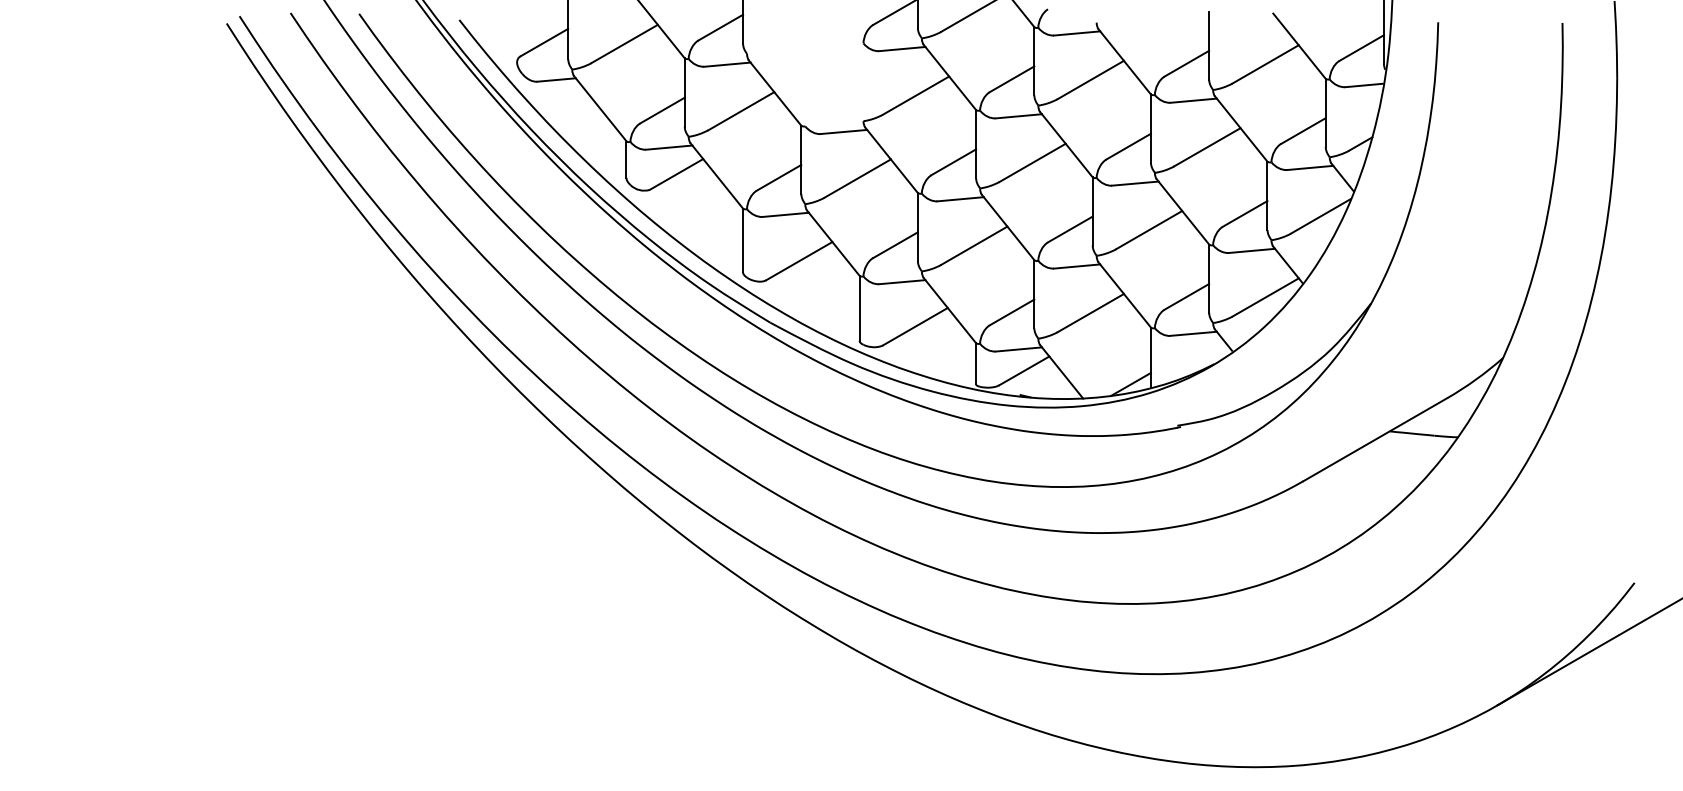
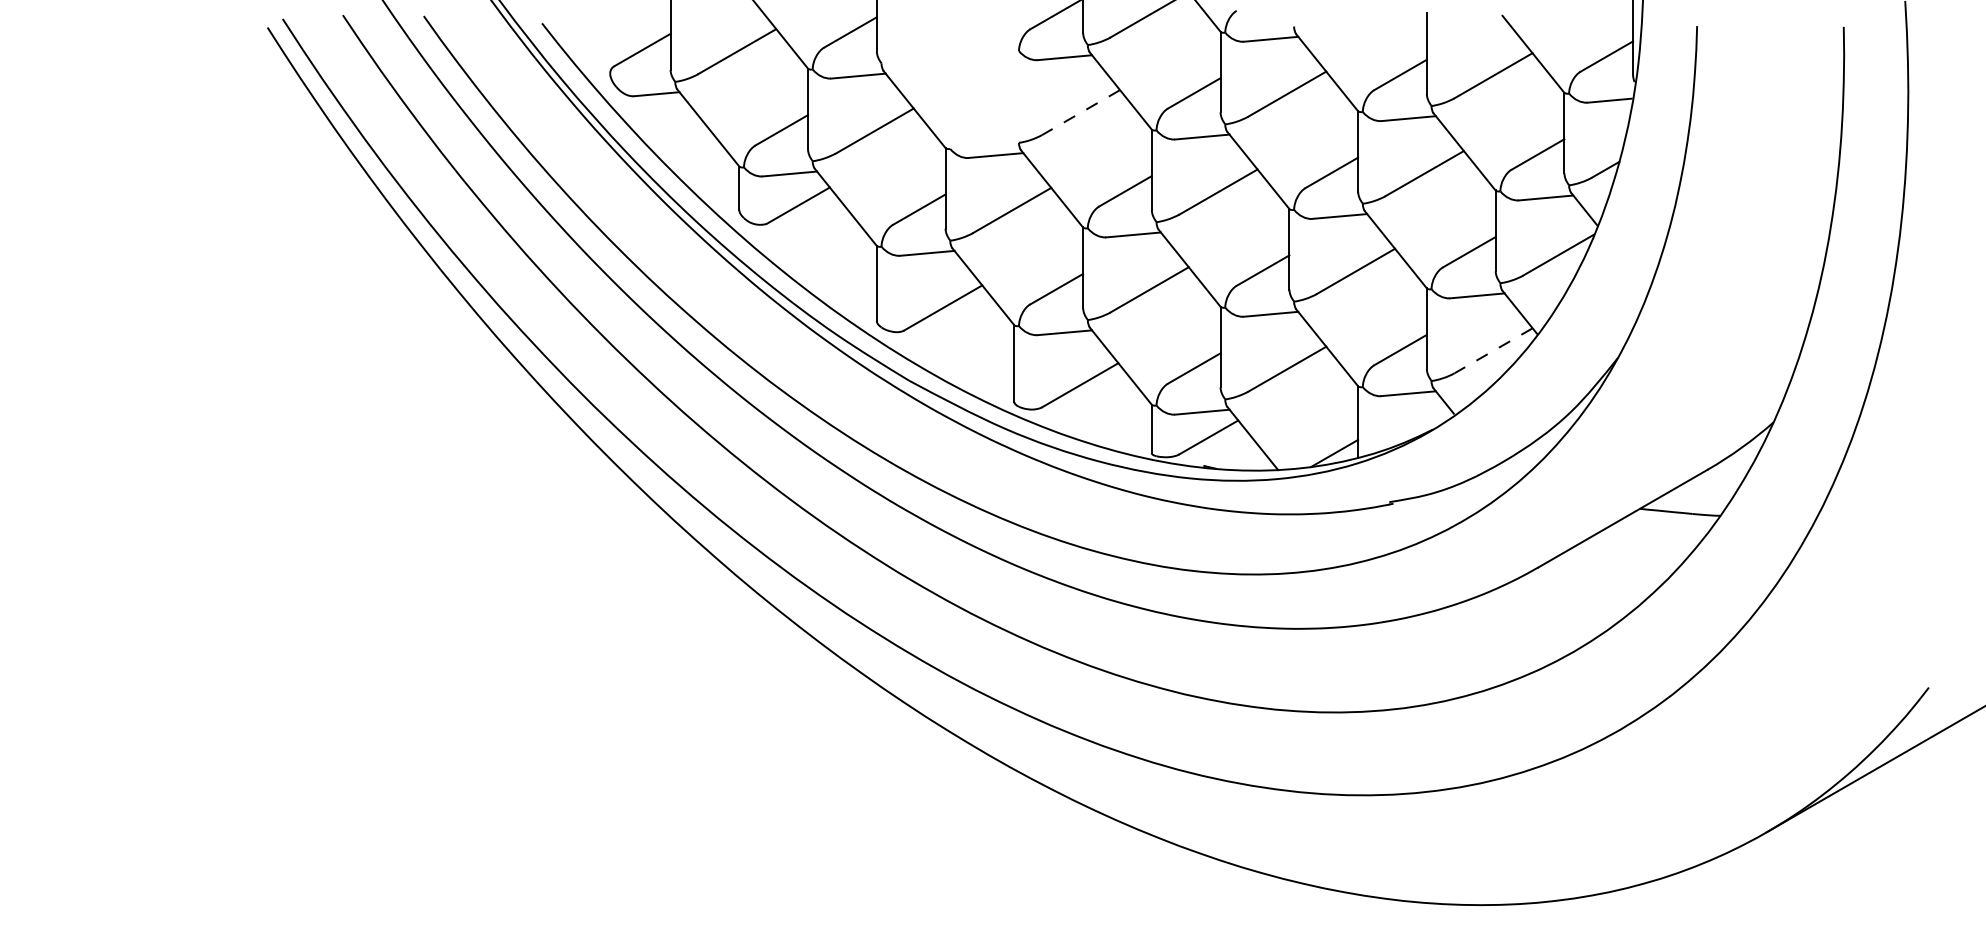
line: (915, 95) -> (1080, 112), solid -> dashed
line: (1265, 297) -> (1493, 350), solid -> dashed

